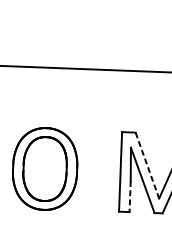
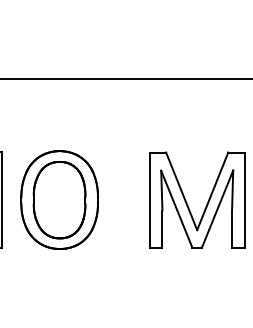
line: (147, 165) -> (181, 191), dashed -> solid
line: (130, 196) -> (162, 229), dashed -> solid

